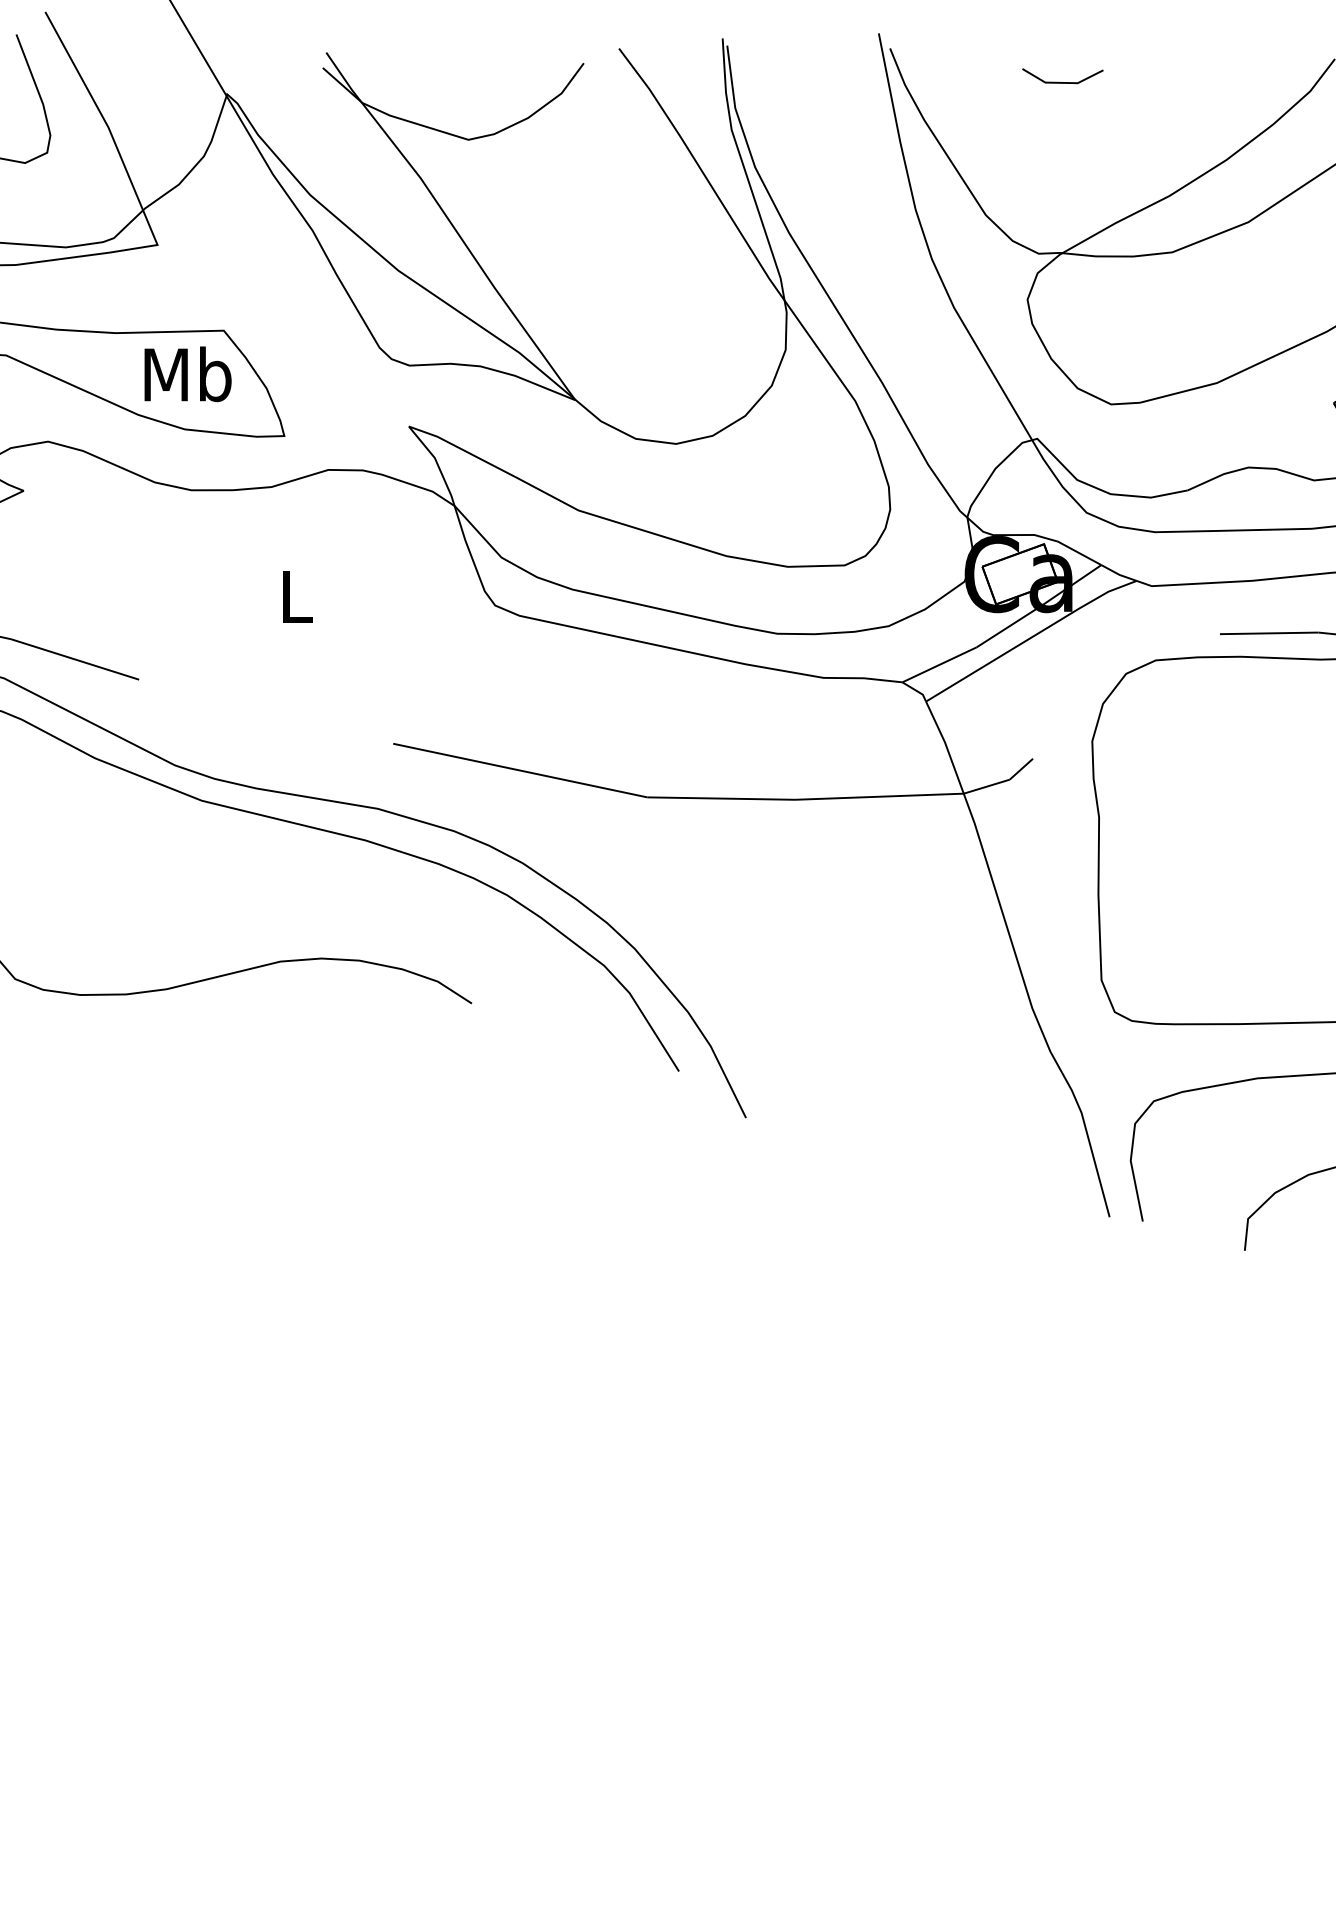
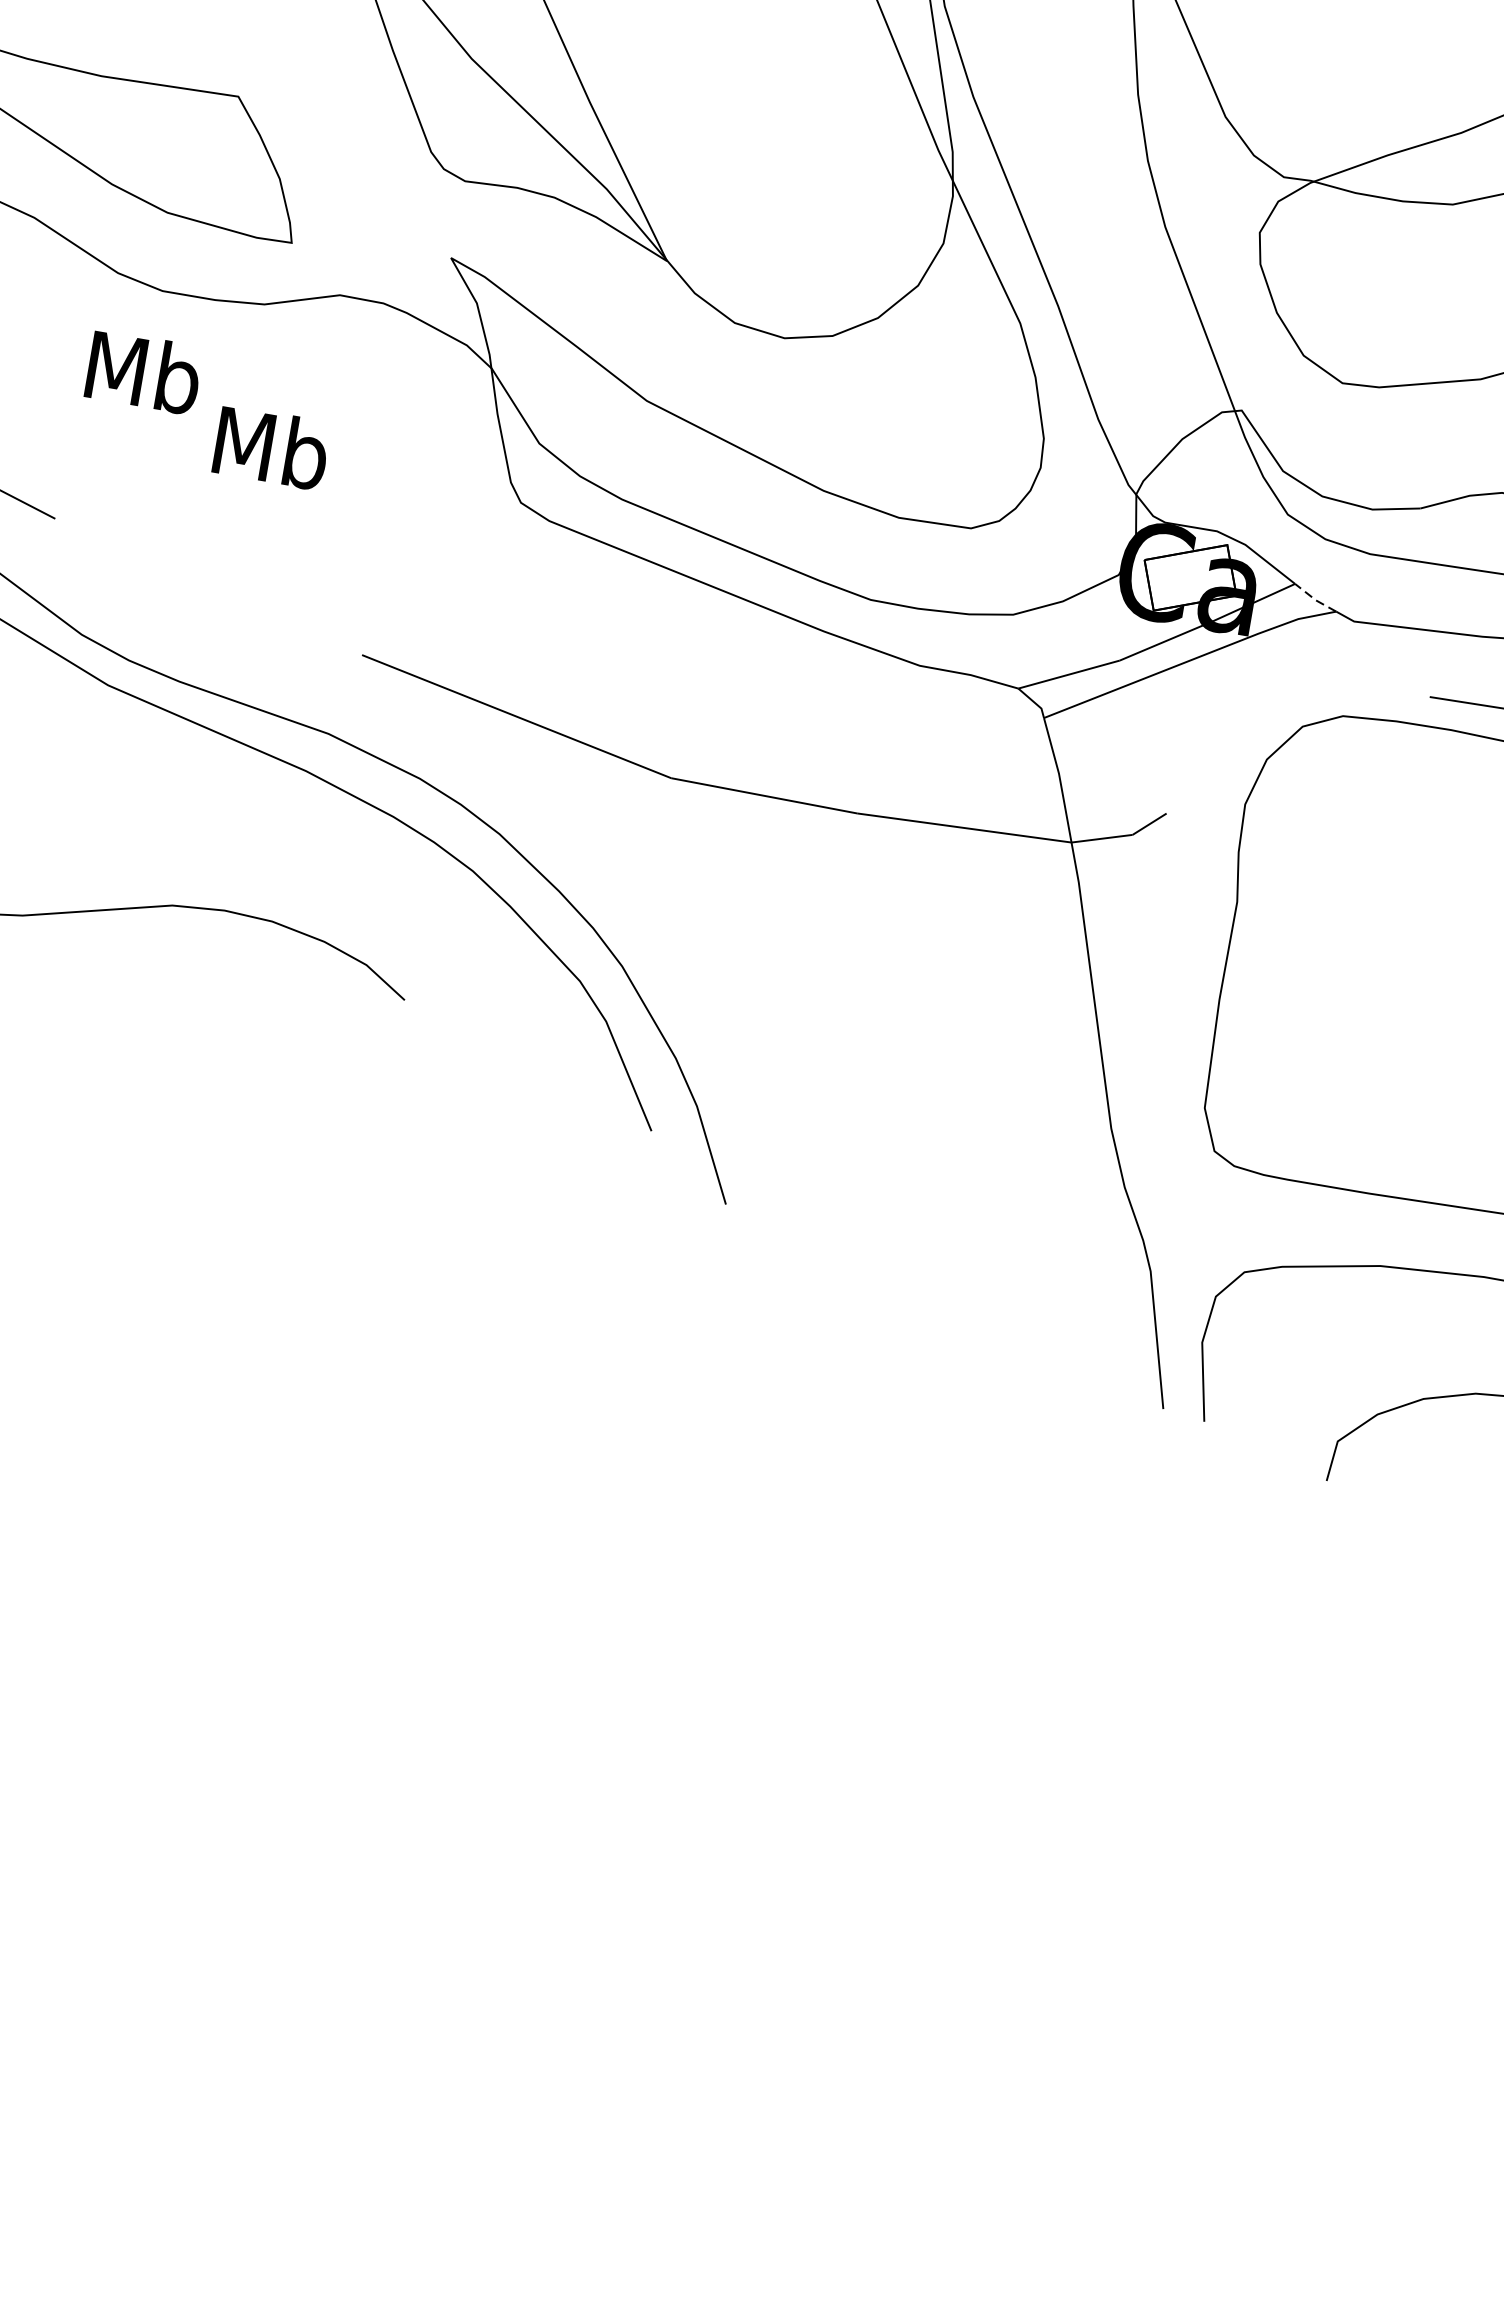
text: (187, 374) -> (143, 372), moved
line: (1118, 574) -> (1314, 599), solid -> dashed
text: (295, 596) -> (270, 447), L -> Mb

